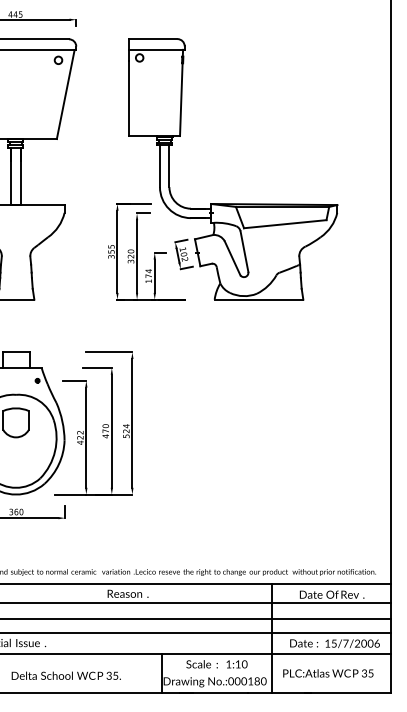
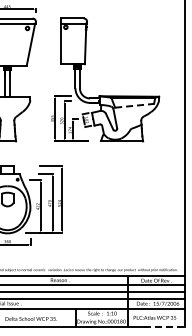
line: (285, 223) -> (134, 105), solid -> dashed
line: (348, 693) -> (164, 327), solid -> dashed

